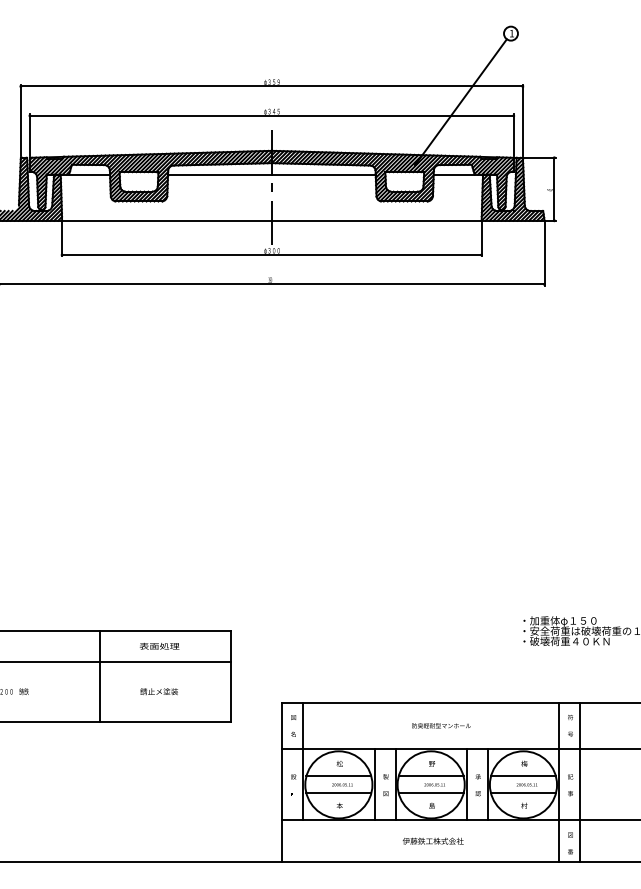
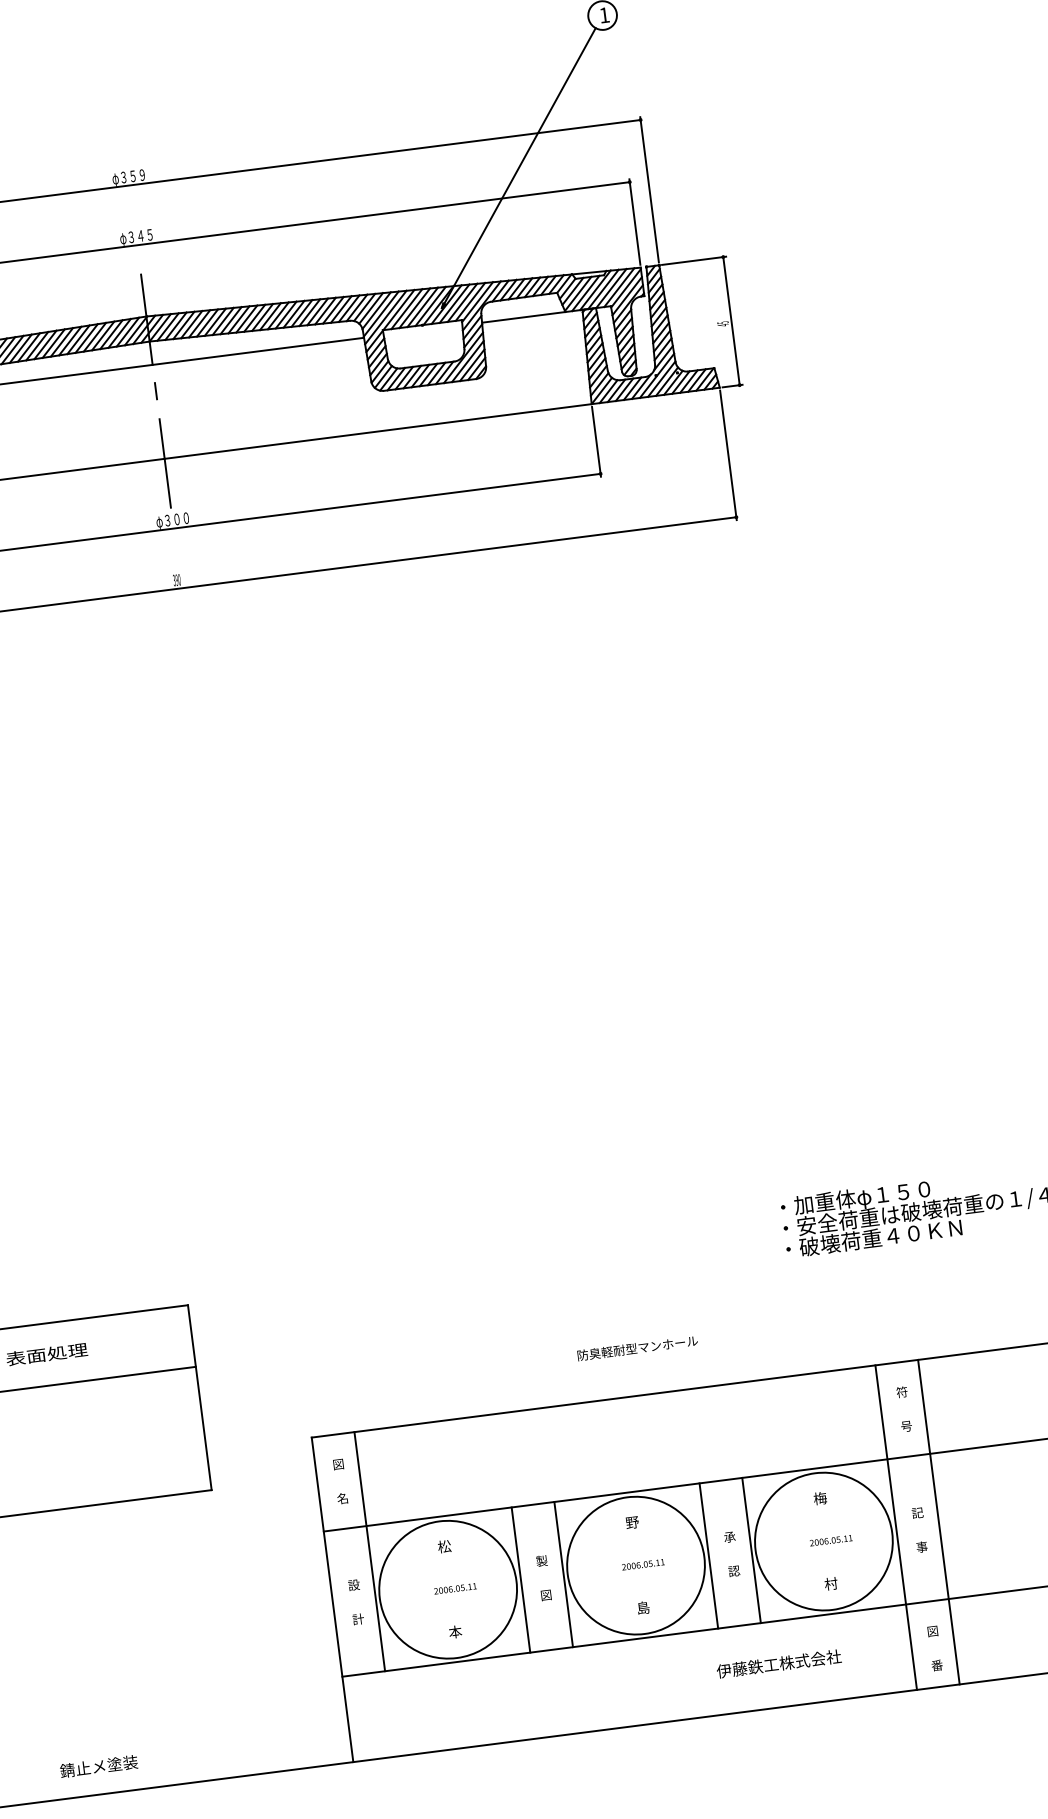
text: (158, 691) -> (97, 1766), moved
text: (441, 725) -> (637, 1347), moved
line: (338, 776) -> (445, 1572), removed
line: (430, 776) -> (632, 1548), removed
line: (522, 776) -> (819, 1524), removed
line: (338, 793) -> (449, 1607), removed
line: (430, 793) -> (636, 1583), removed
line: (522, 793) -> (824, 1559), removed
text: (432, 840) -> (777, 1662), moved

